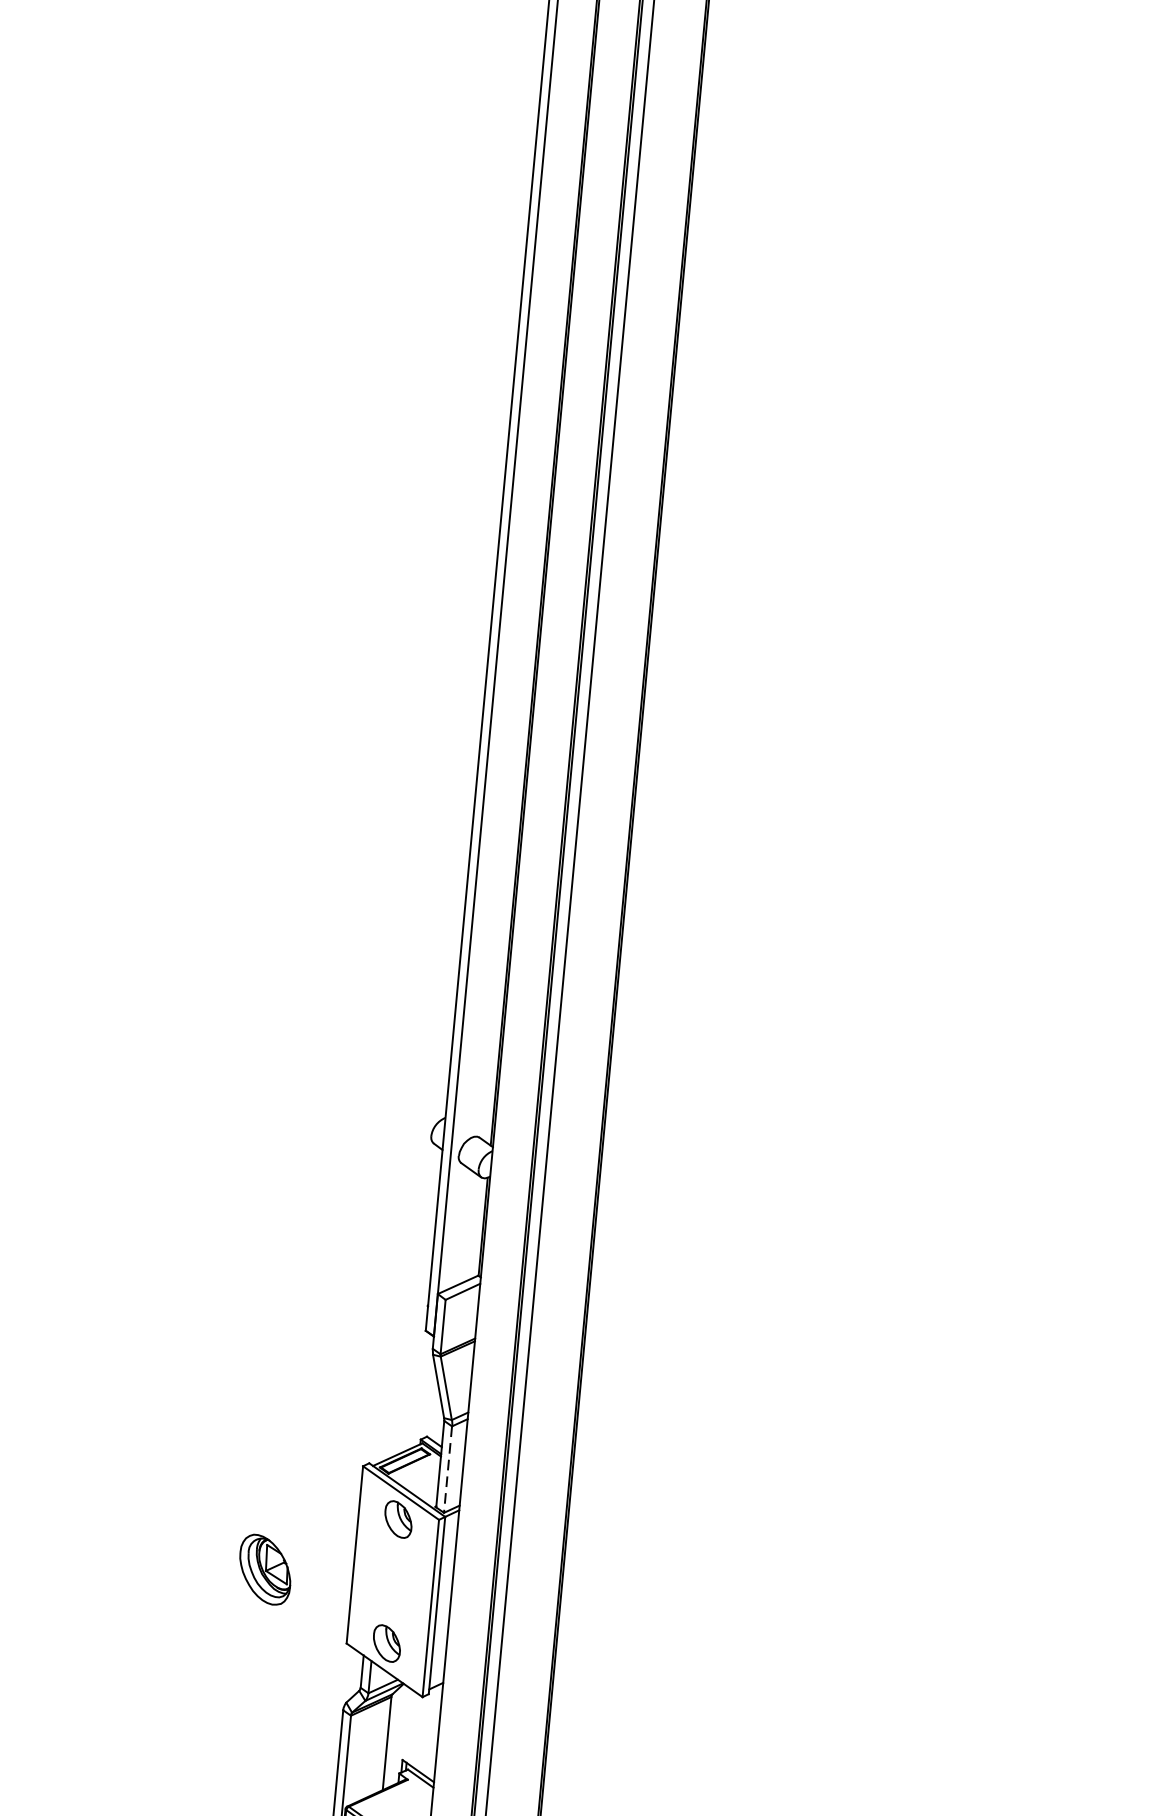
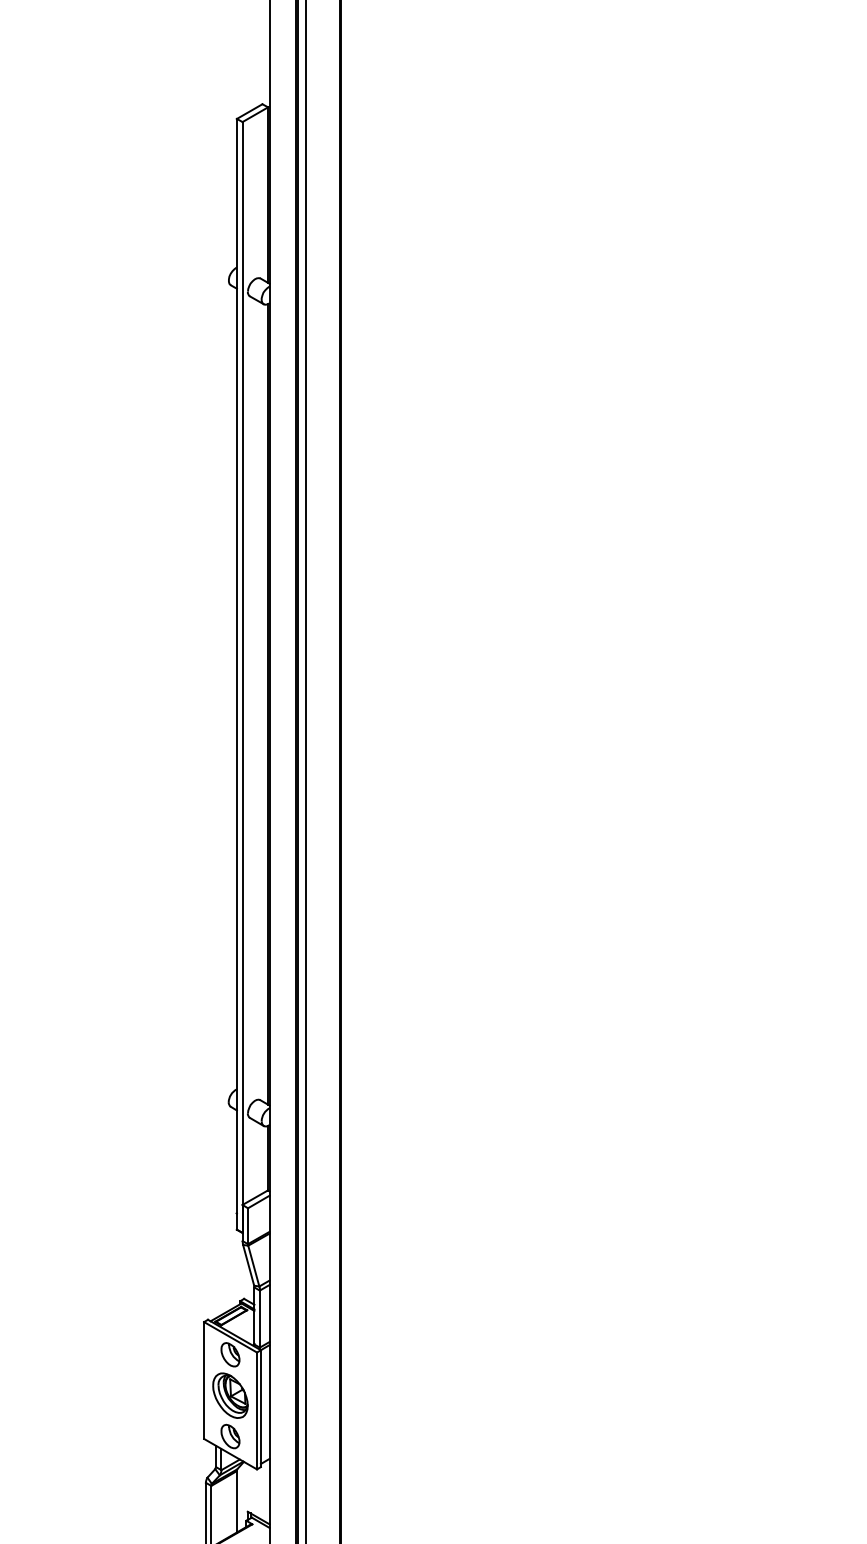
line: (447, 1470) -> (259, 1319), dashed -> solid
part: (265, 1569) -> (230, 1395), moved

